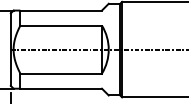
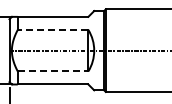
line: (60, 25) -> (52, 29), solid -> dashed
line: (61, 73) -> (53, 71), solid -> dashed

